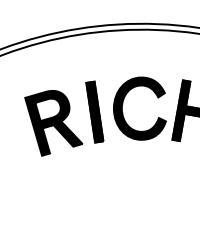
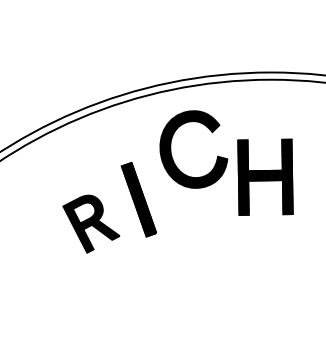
part: (122, 109) -> (172, 155), moved
part: (53, 123) -> (91, 223), size x0.7

